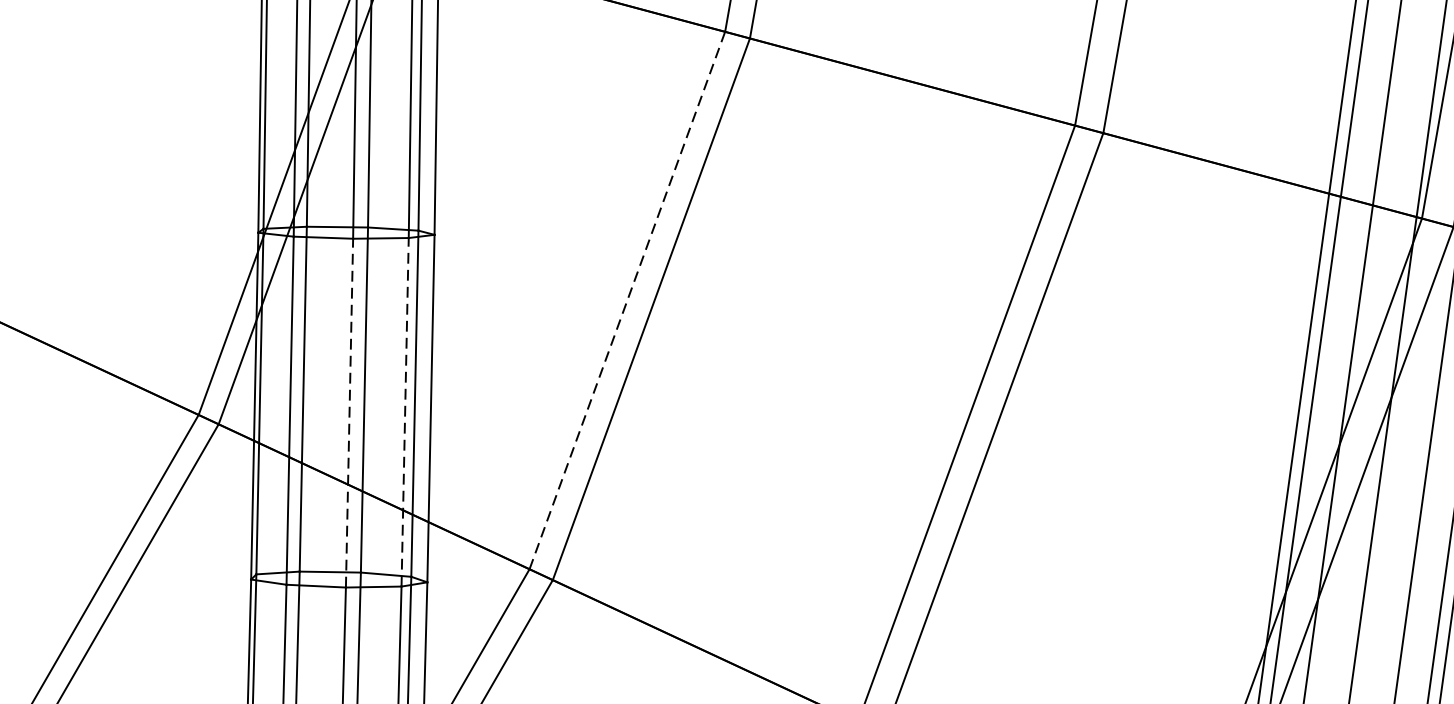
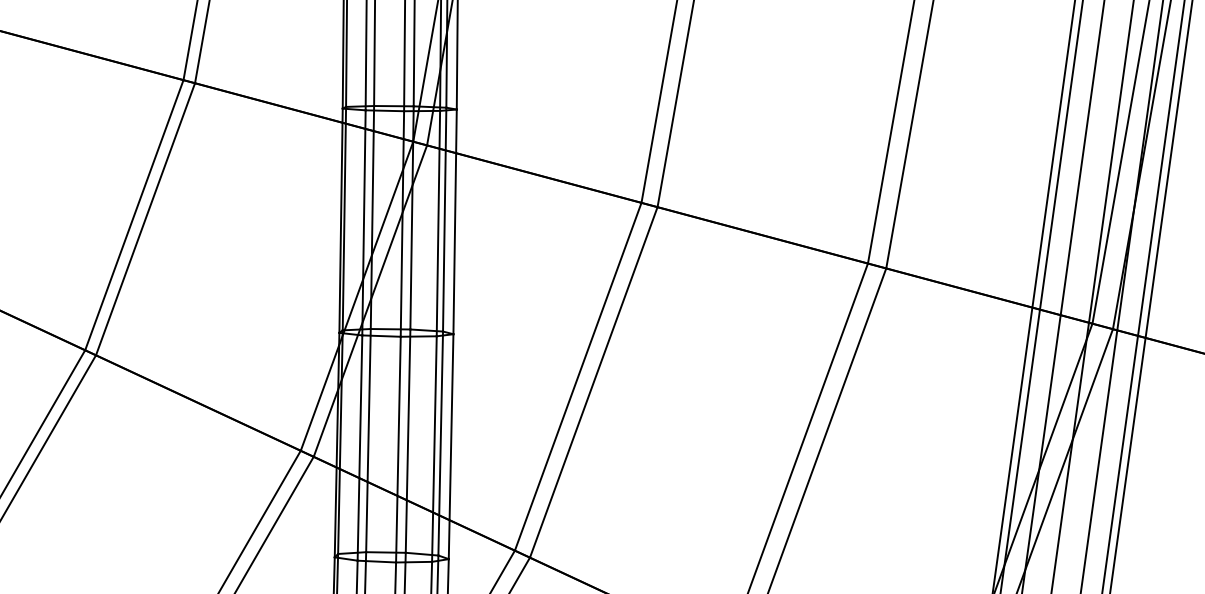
line: (627, 300) -> (578, 376), dashed -> solid
line: (349, 412) -> (398, 449), dashed -> solid
line: (405, 412) -> (434, 449), dashed -> solid

